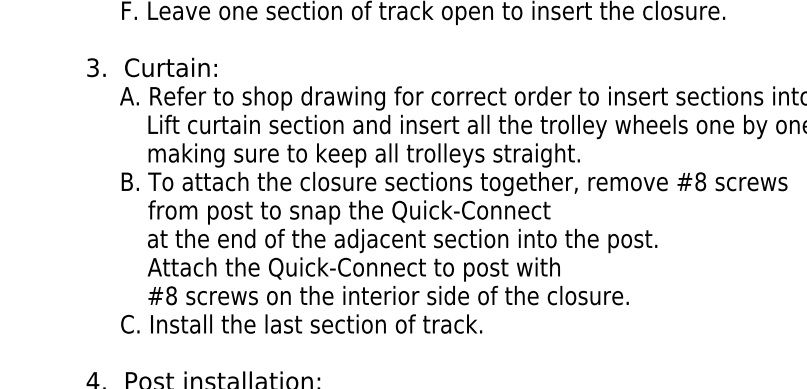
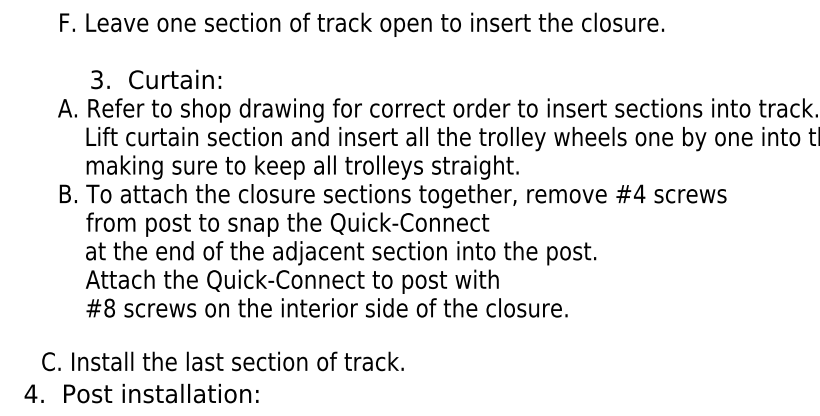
text: (152, 67) -> (156, 79), moved
text: (700, 181) -> (639, 193), #8 -> #4
text: (301, 324) -> (222, 361), moved

